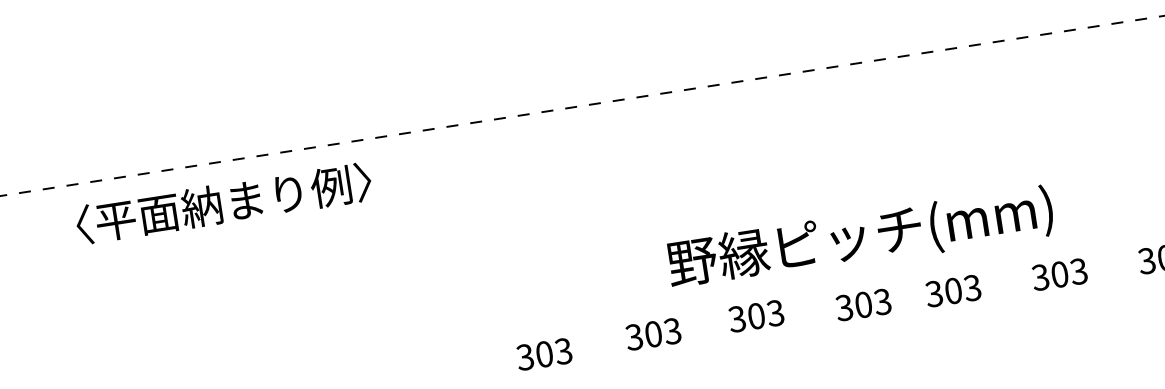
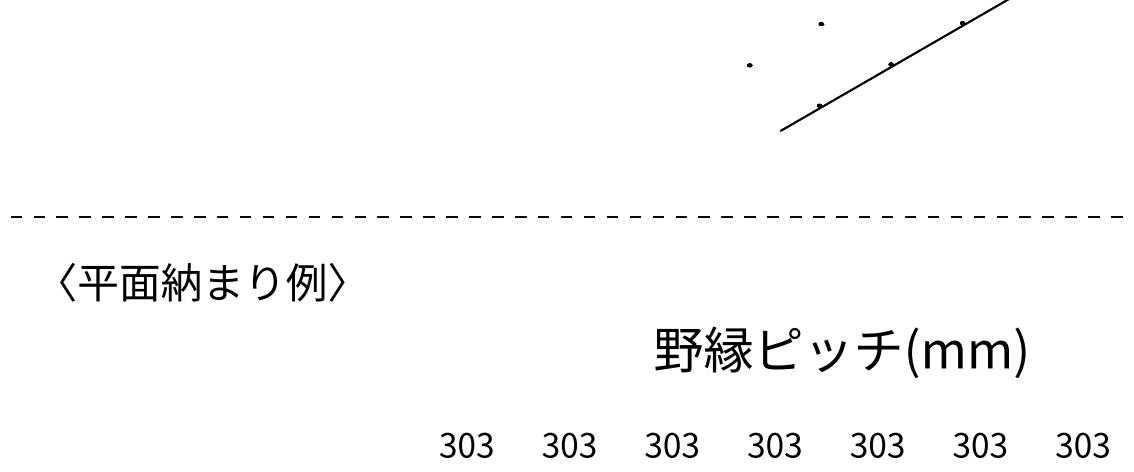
text: (224, 203) -> (202, 282), moved
text: (860, 237) -> (840, 351), moved
text: (863, 304) -> (774, 444), moved
text: (755, 315) -> (671, 444), moved
text: (652, 333) -> (568, 444), moved
text: (544, 353) -> (466, 444), moved

